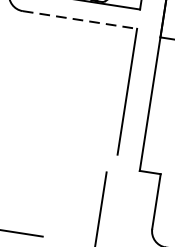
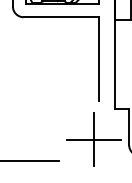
line: (79, 20) -> (61, 17), dashed -> solid
line: (99, 211) -> (93, 139), added

